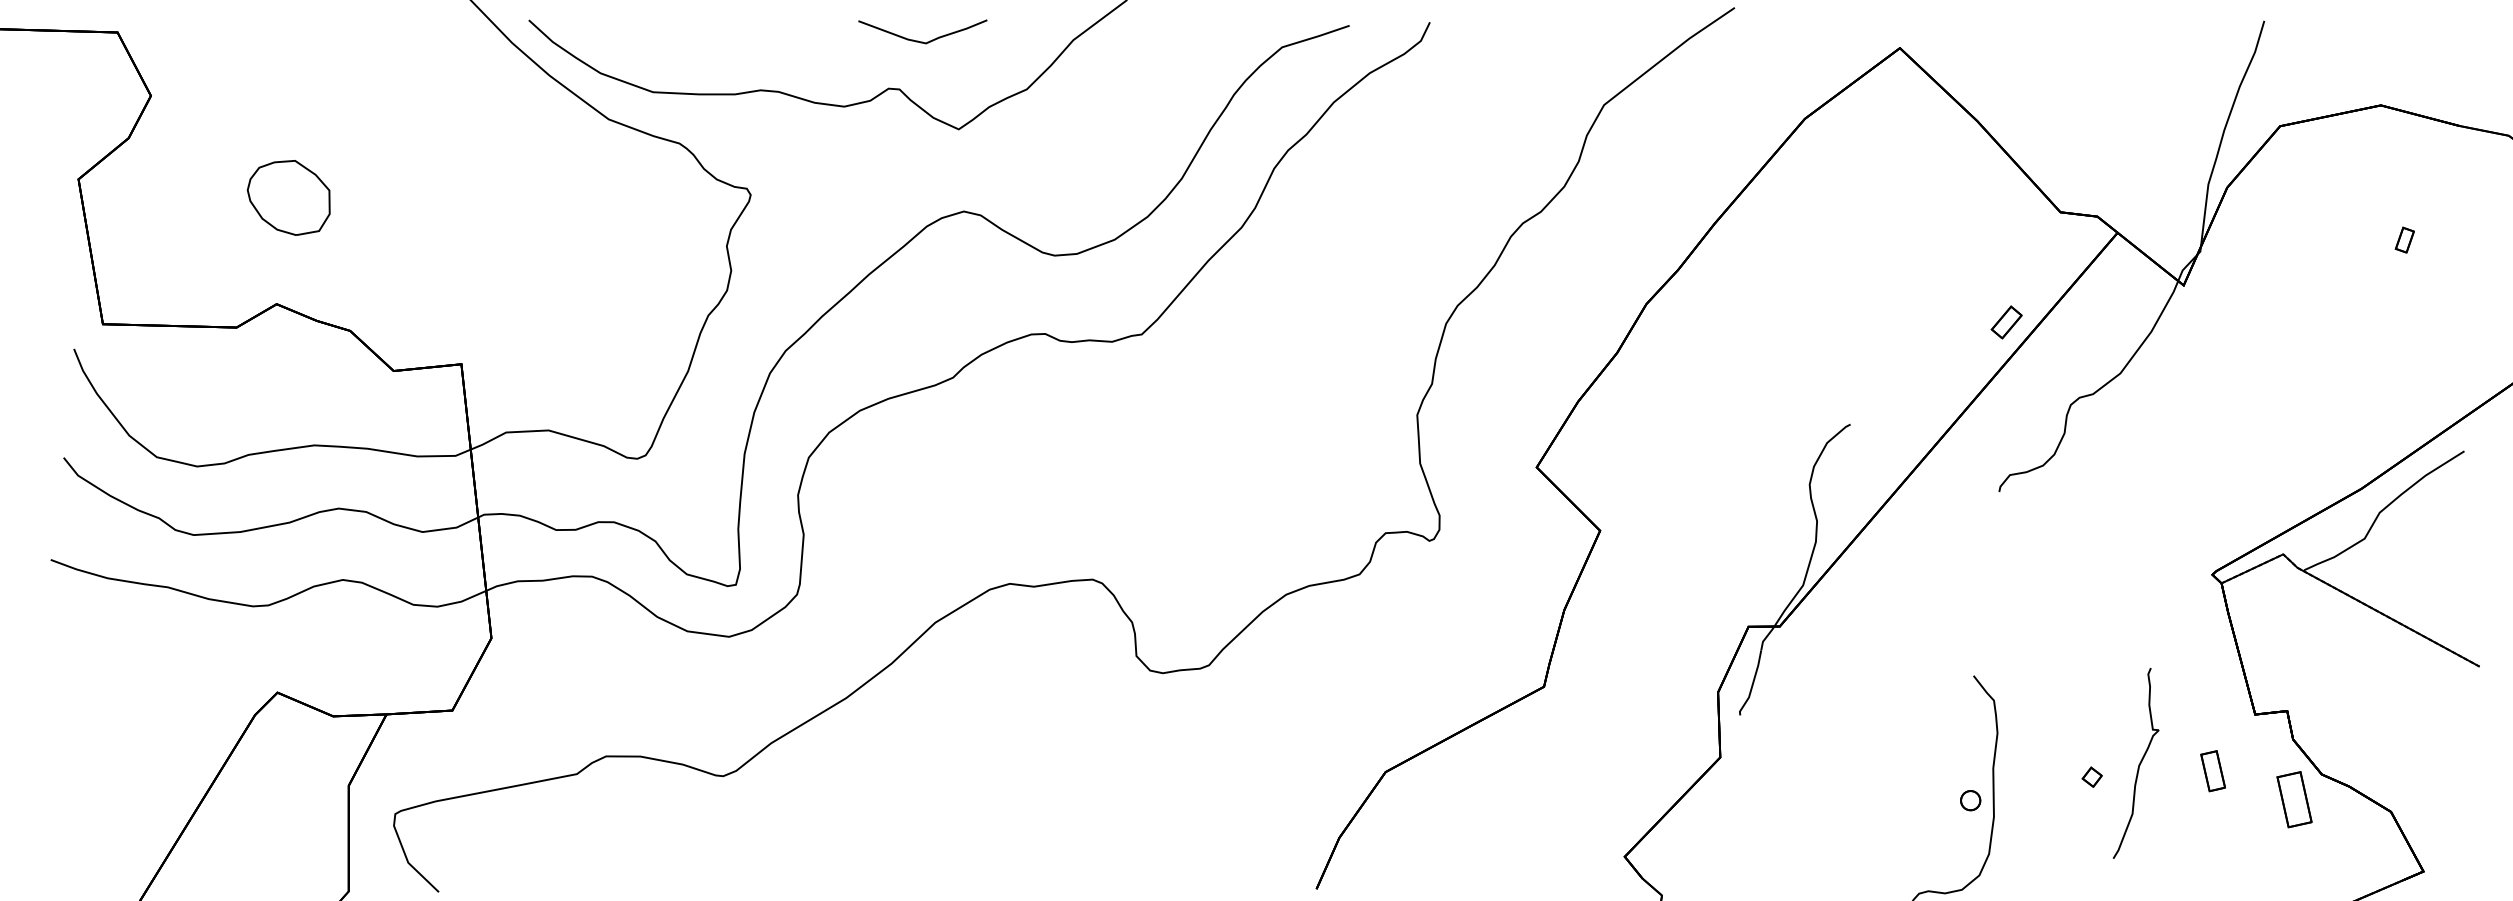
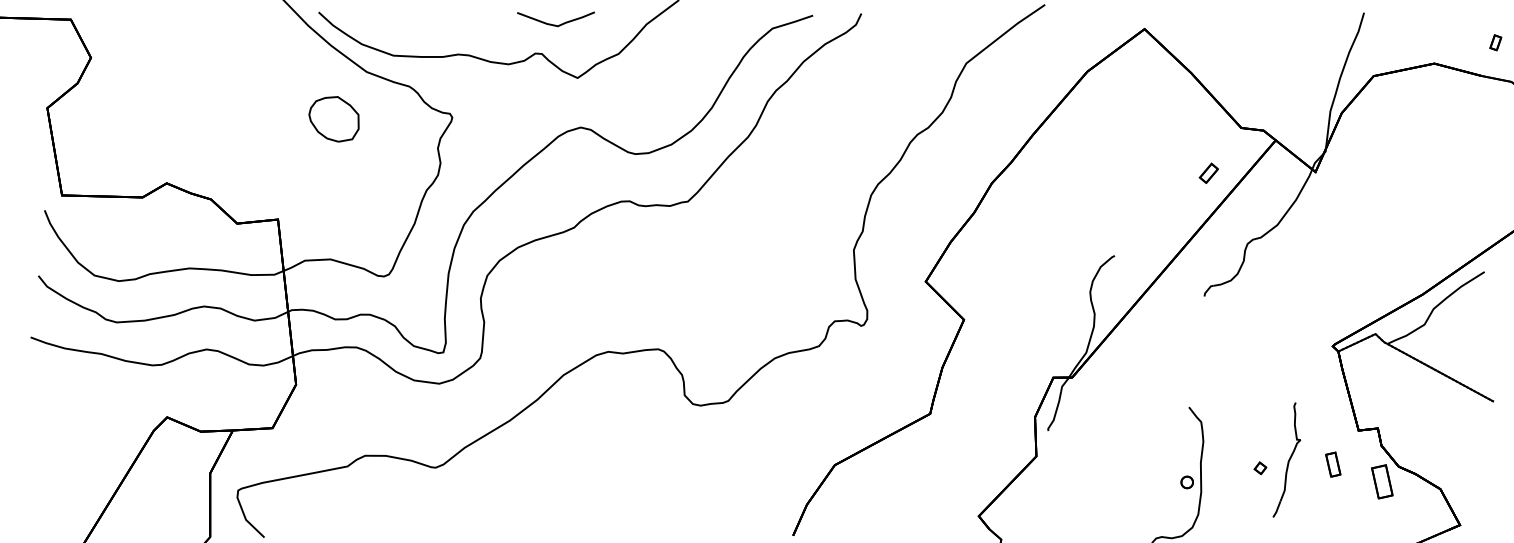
part: (287, 198) -> (333, 119), moved
part: (2404, 239) -> (1495, 42), moved
part: (2005, 321) -> (1208, 172), moved

